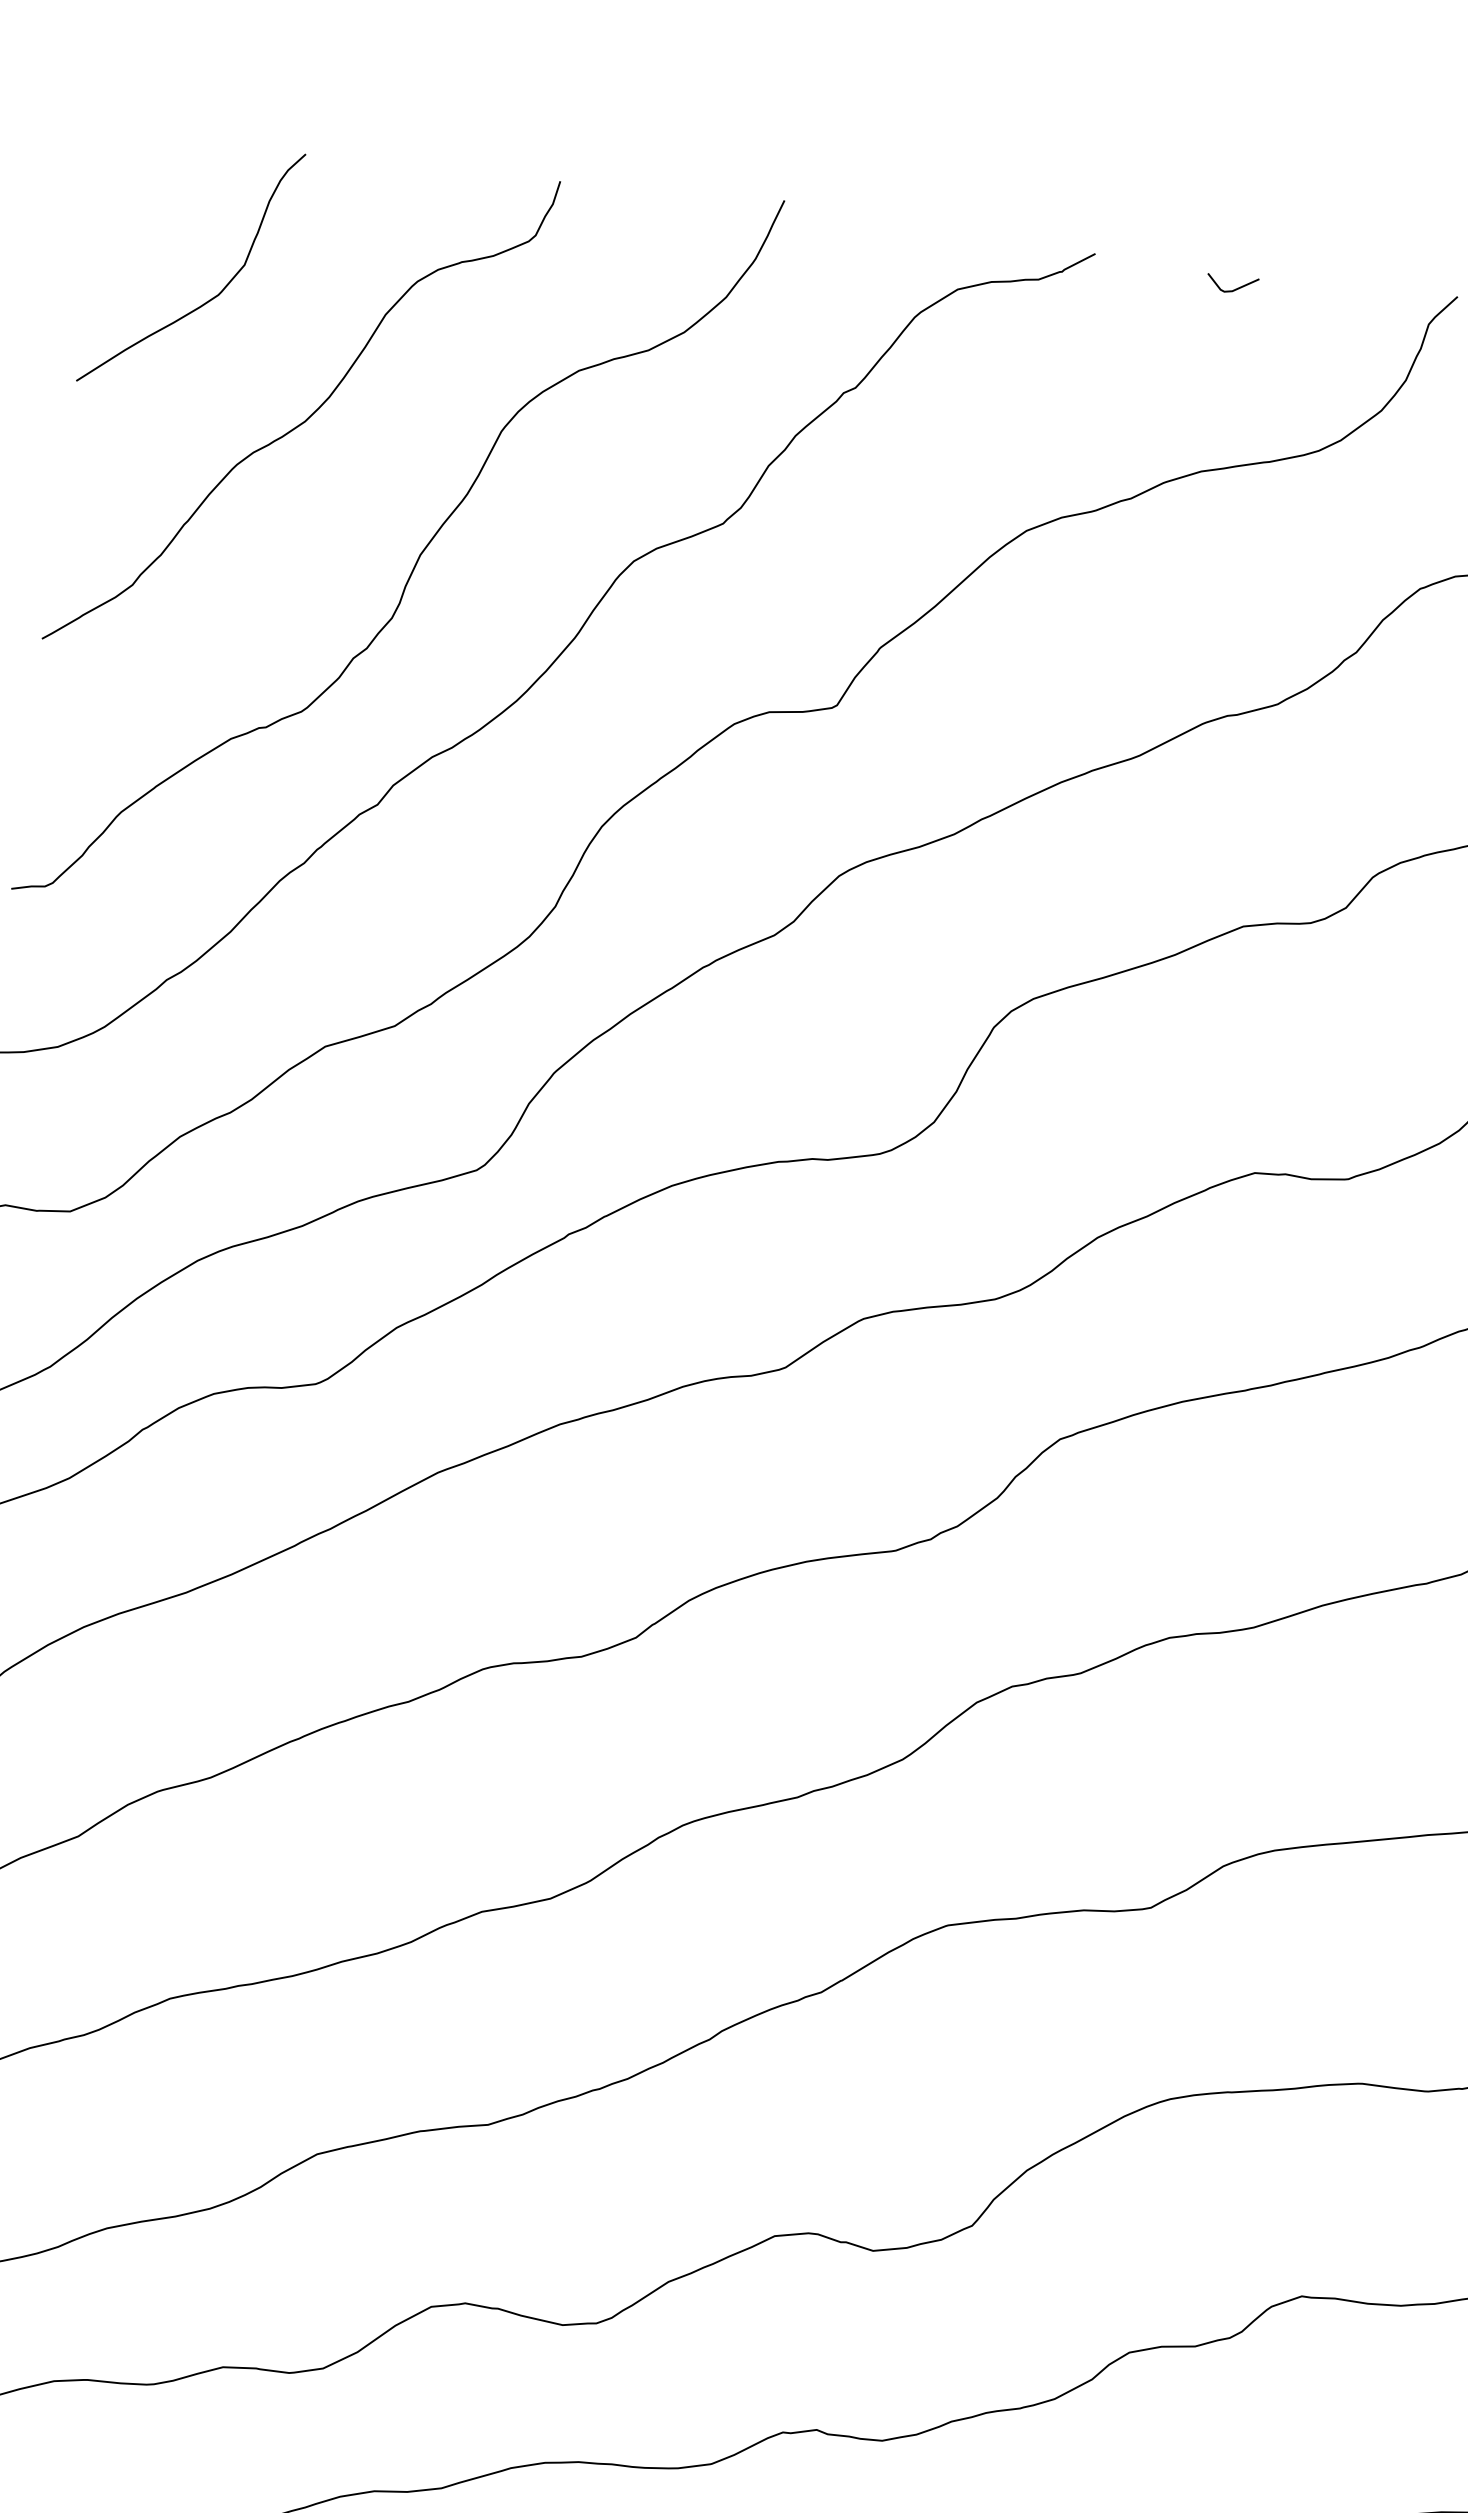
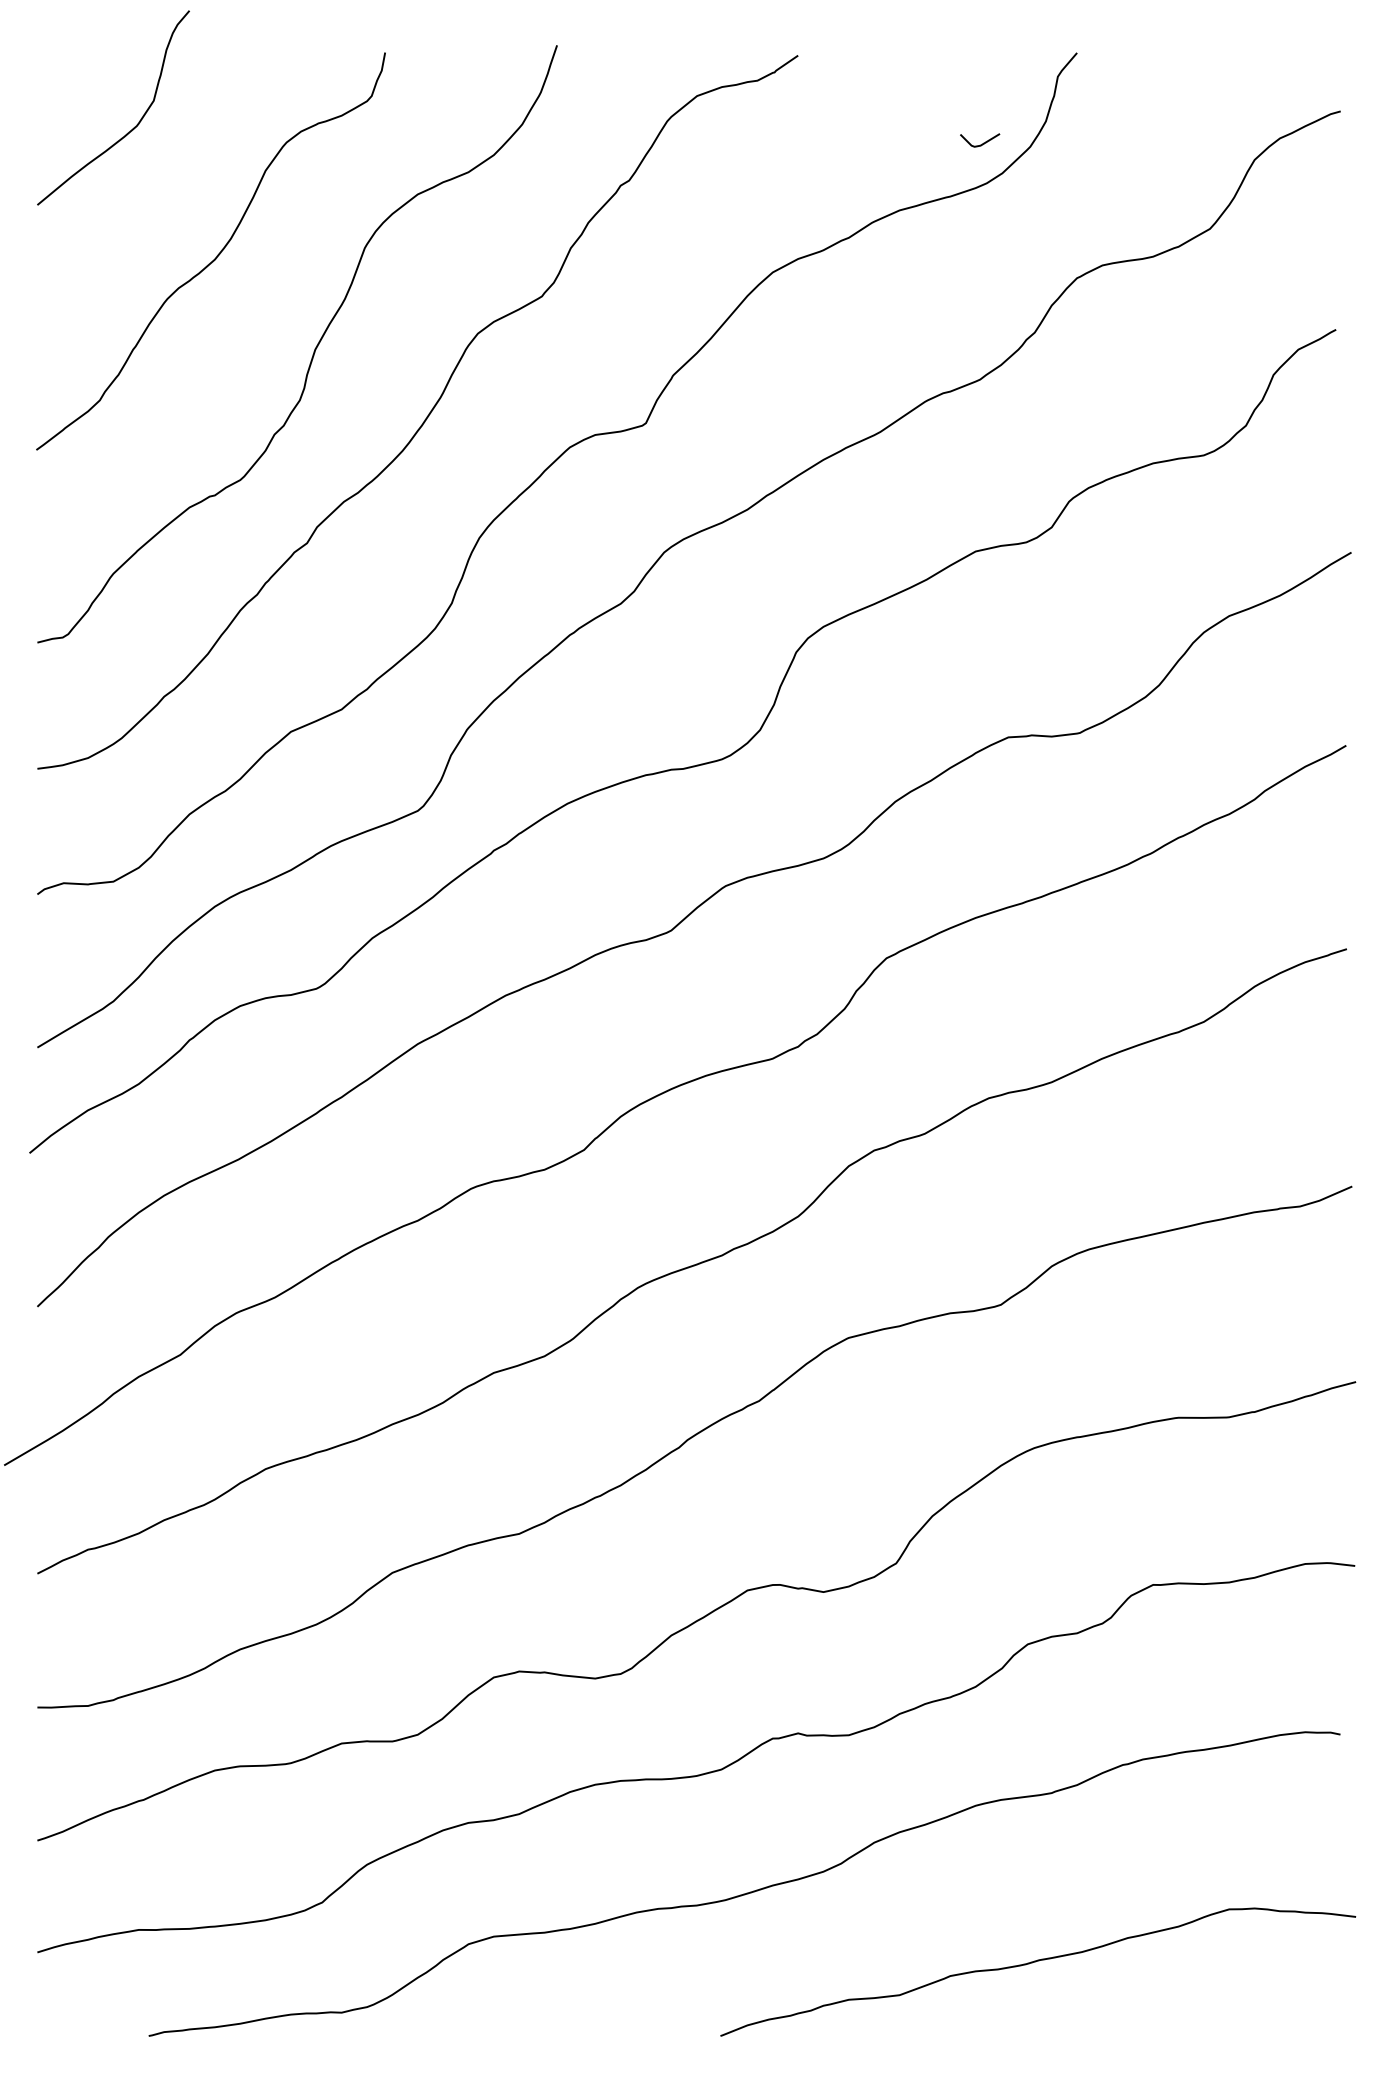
line: (1236, 287) -> (983, 142), moved
curve: (213, 296) -> (133, 127), moved

